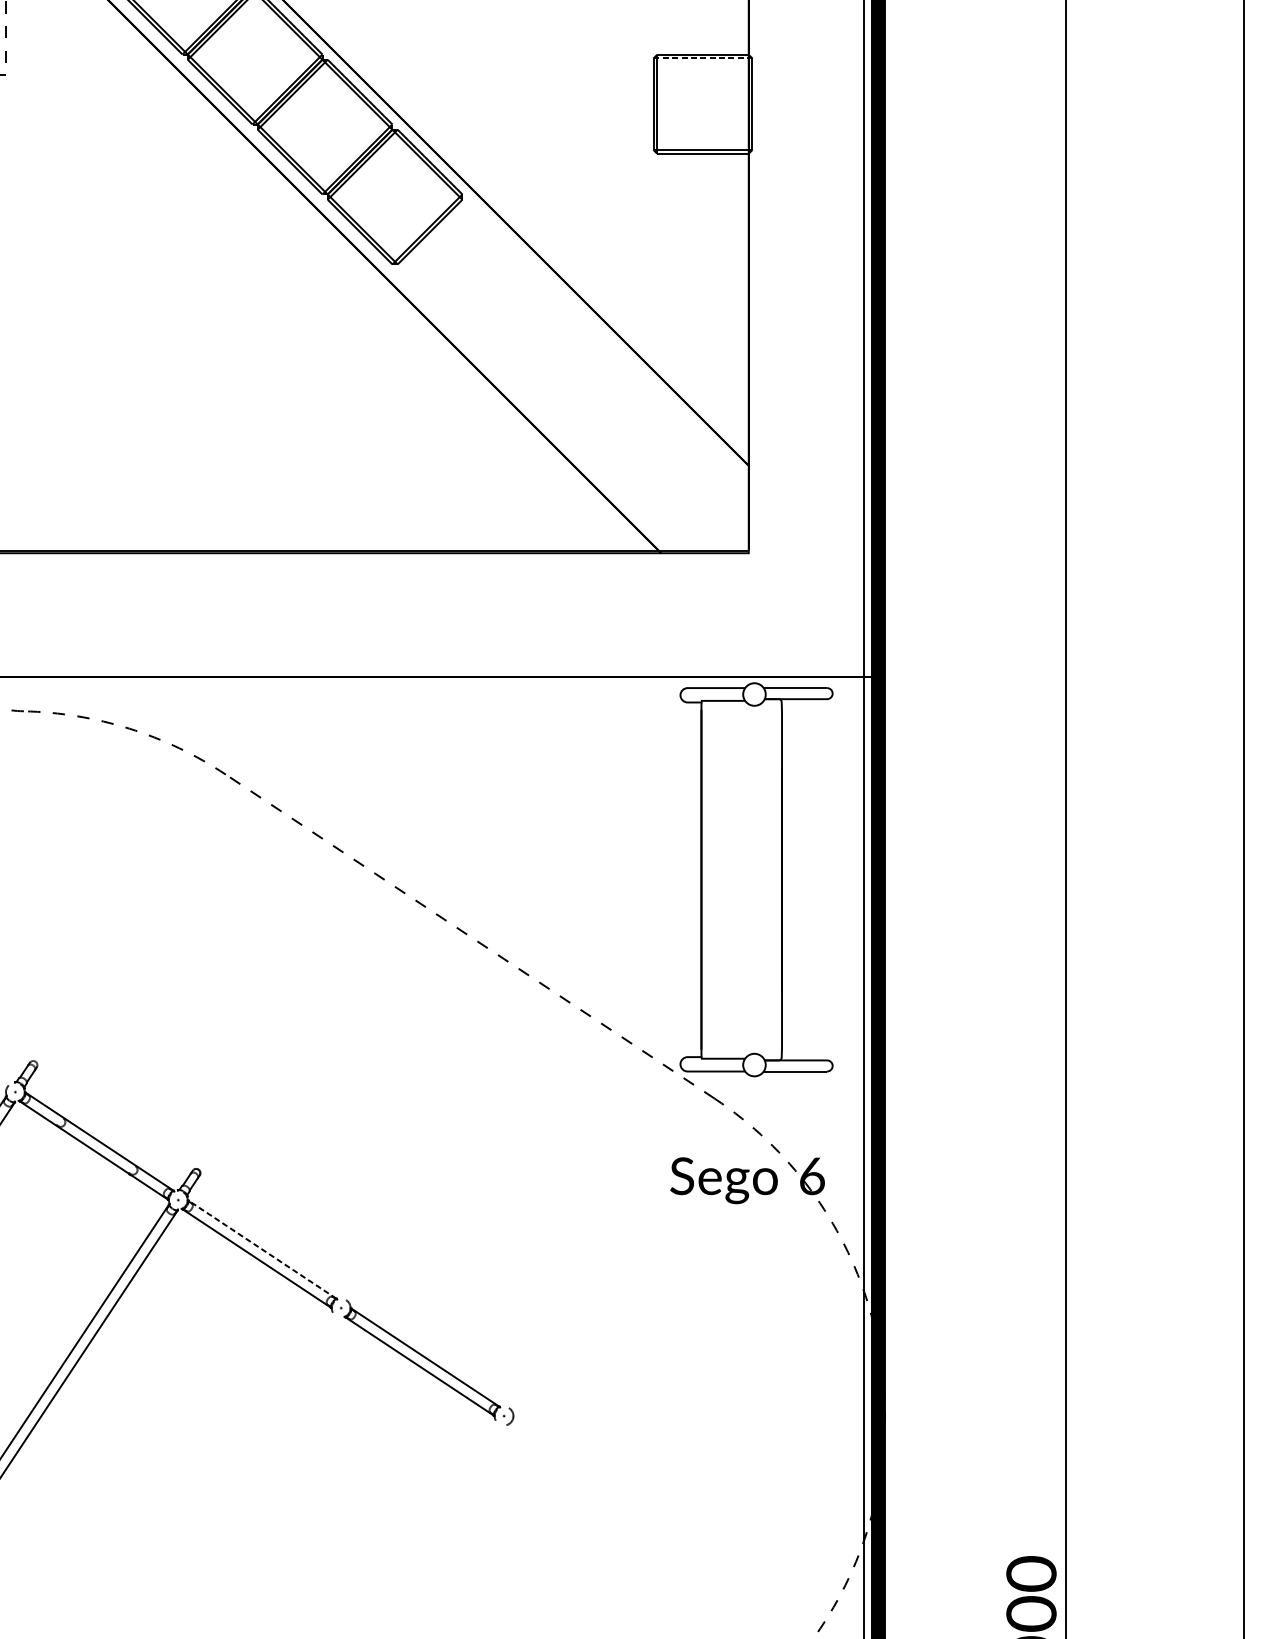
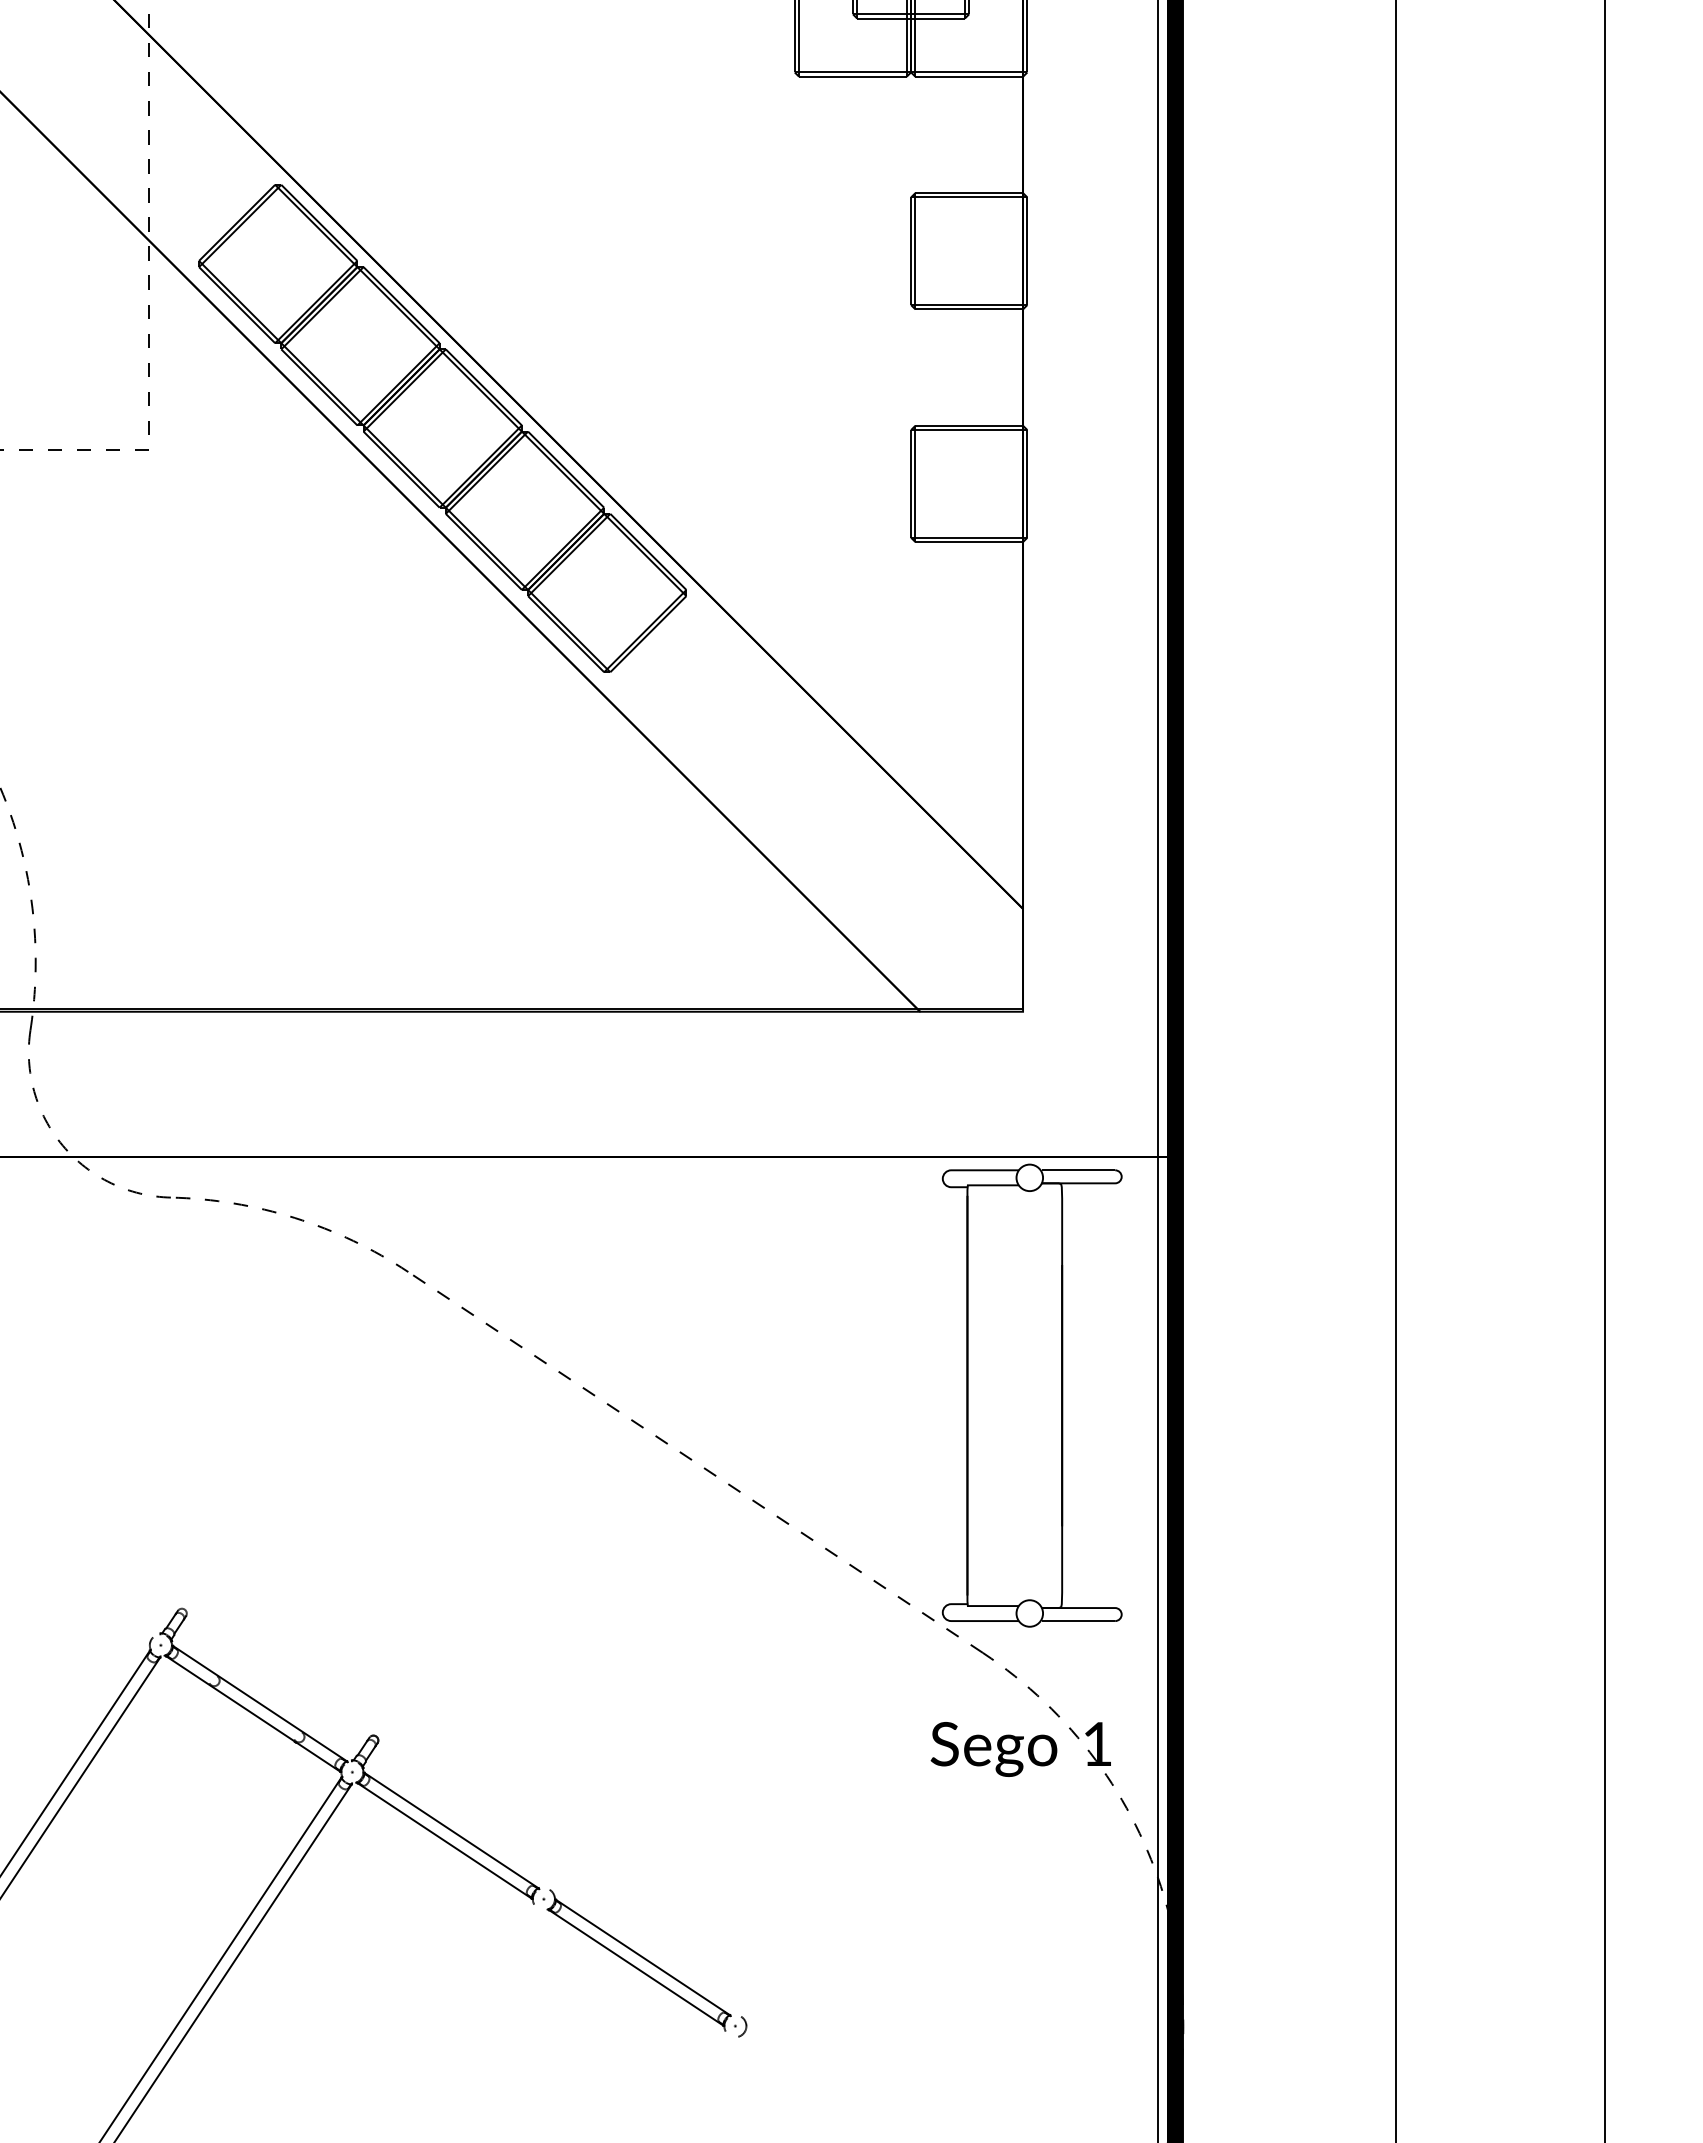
line: (703, 58) -> (969, 430), dashed -> solid
text: (812, 1176) -> (1097, 1744), 6 -> 1
line: (262, 1249) -> (451, 1830), dashed -> solid

